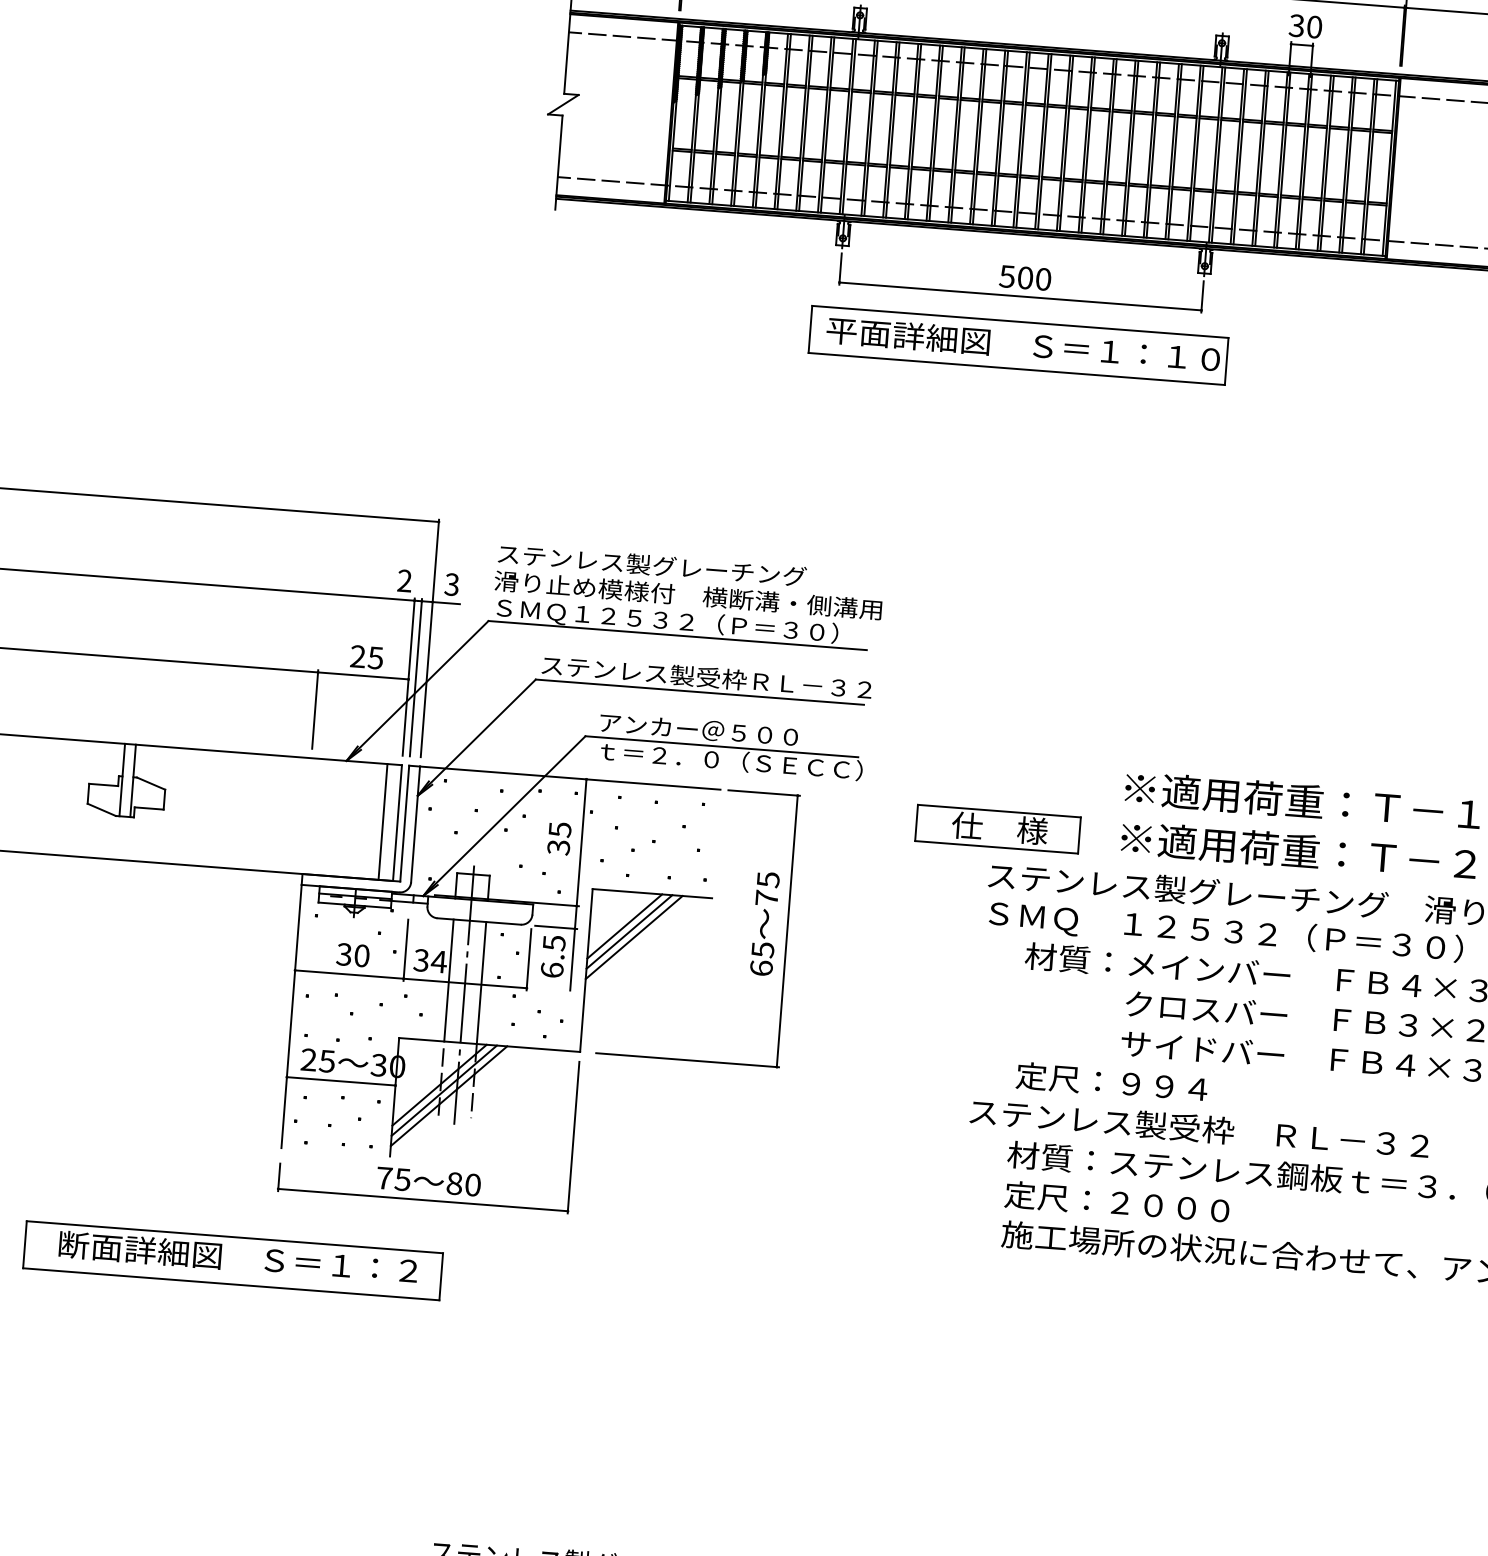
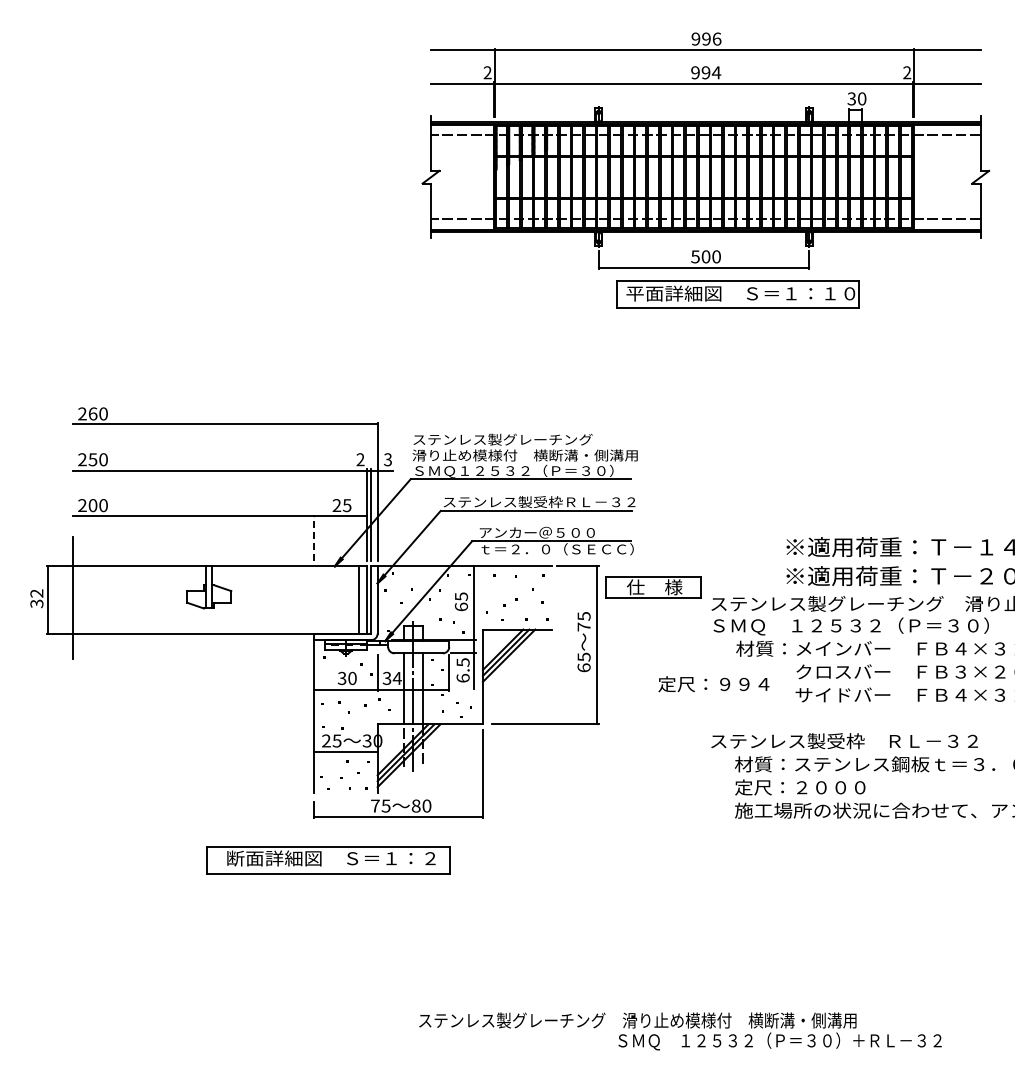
part: (1017, 345) -> (737, 294), moved
line: (315, 710) -> (314, 538), solid -> dashed
part: (997, 828) -> (653, 587), moved
text: (557, 846) -> (460, 606), 35 -> 65
text: (1111, 1082) -> (713, 684), moved
part: (233, 1260) -> (328, 860), moved

